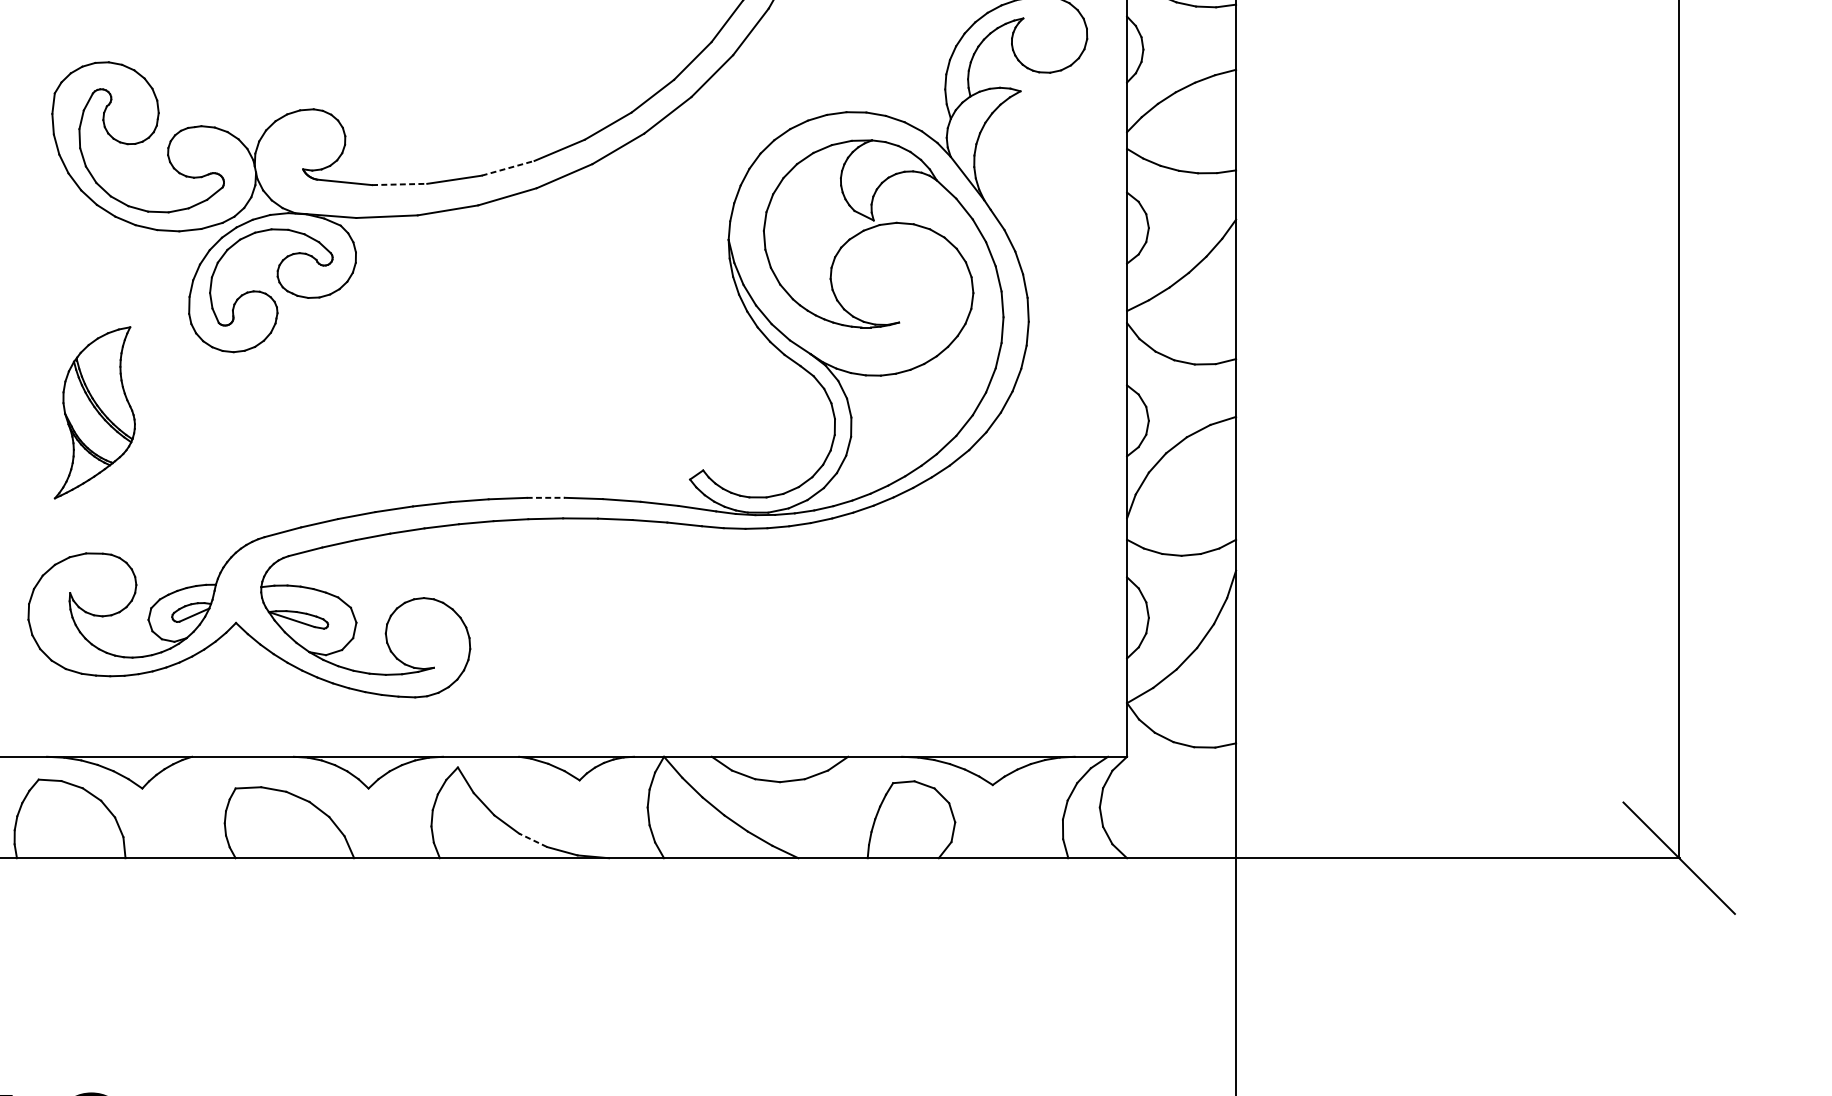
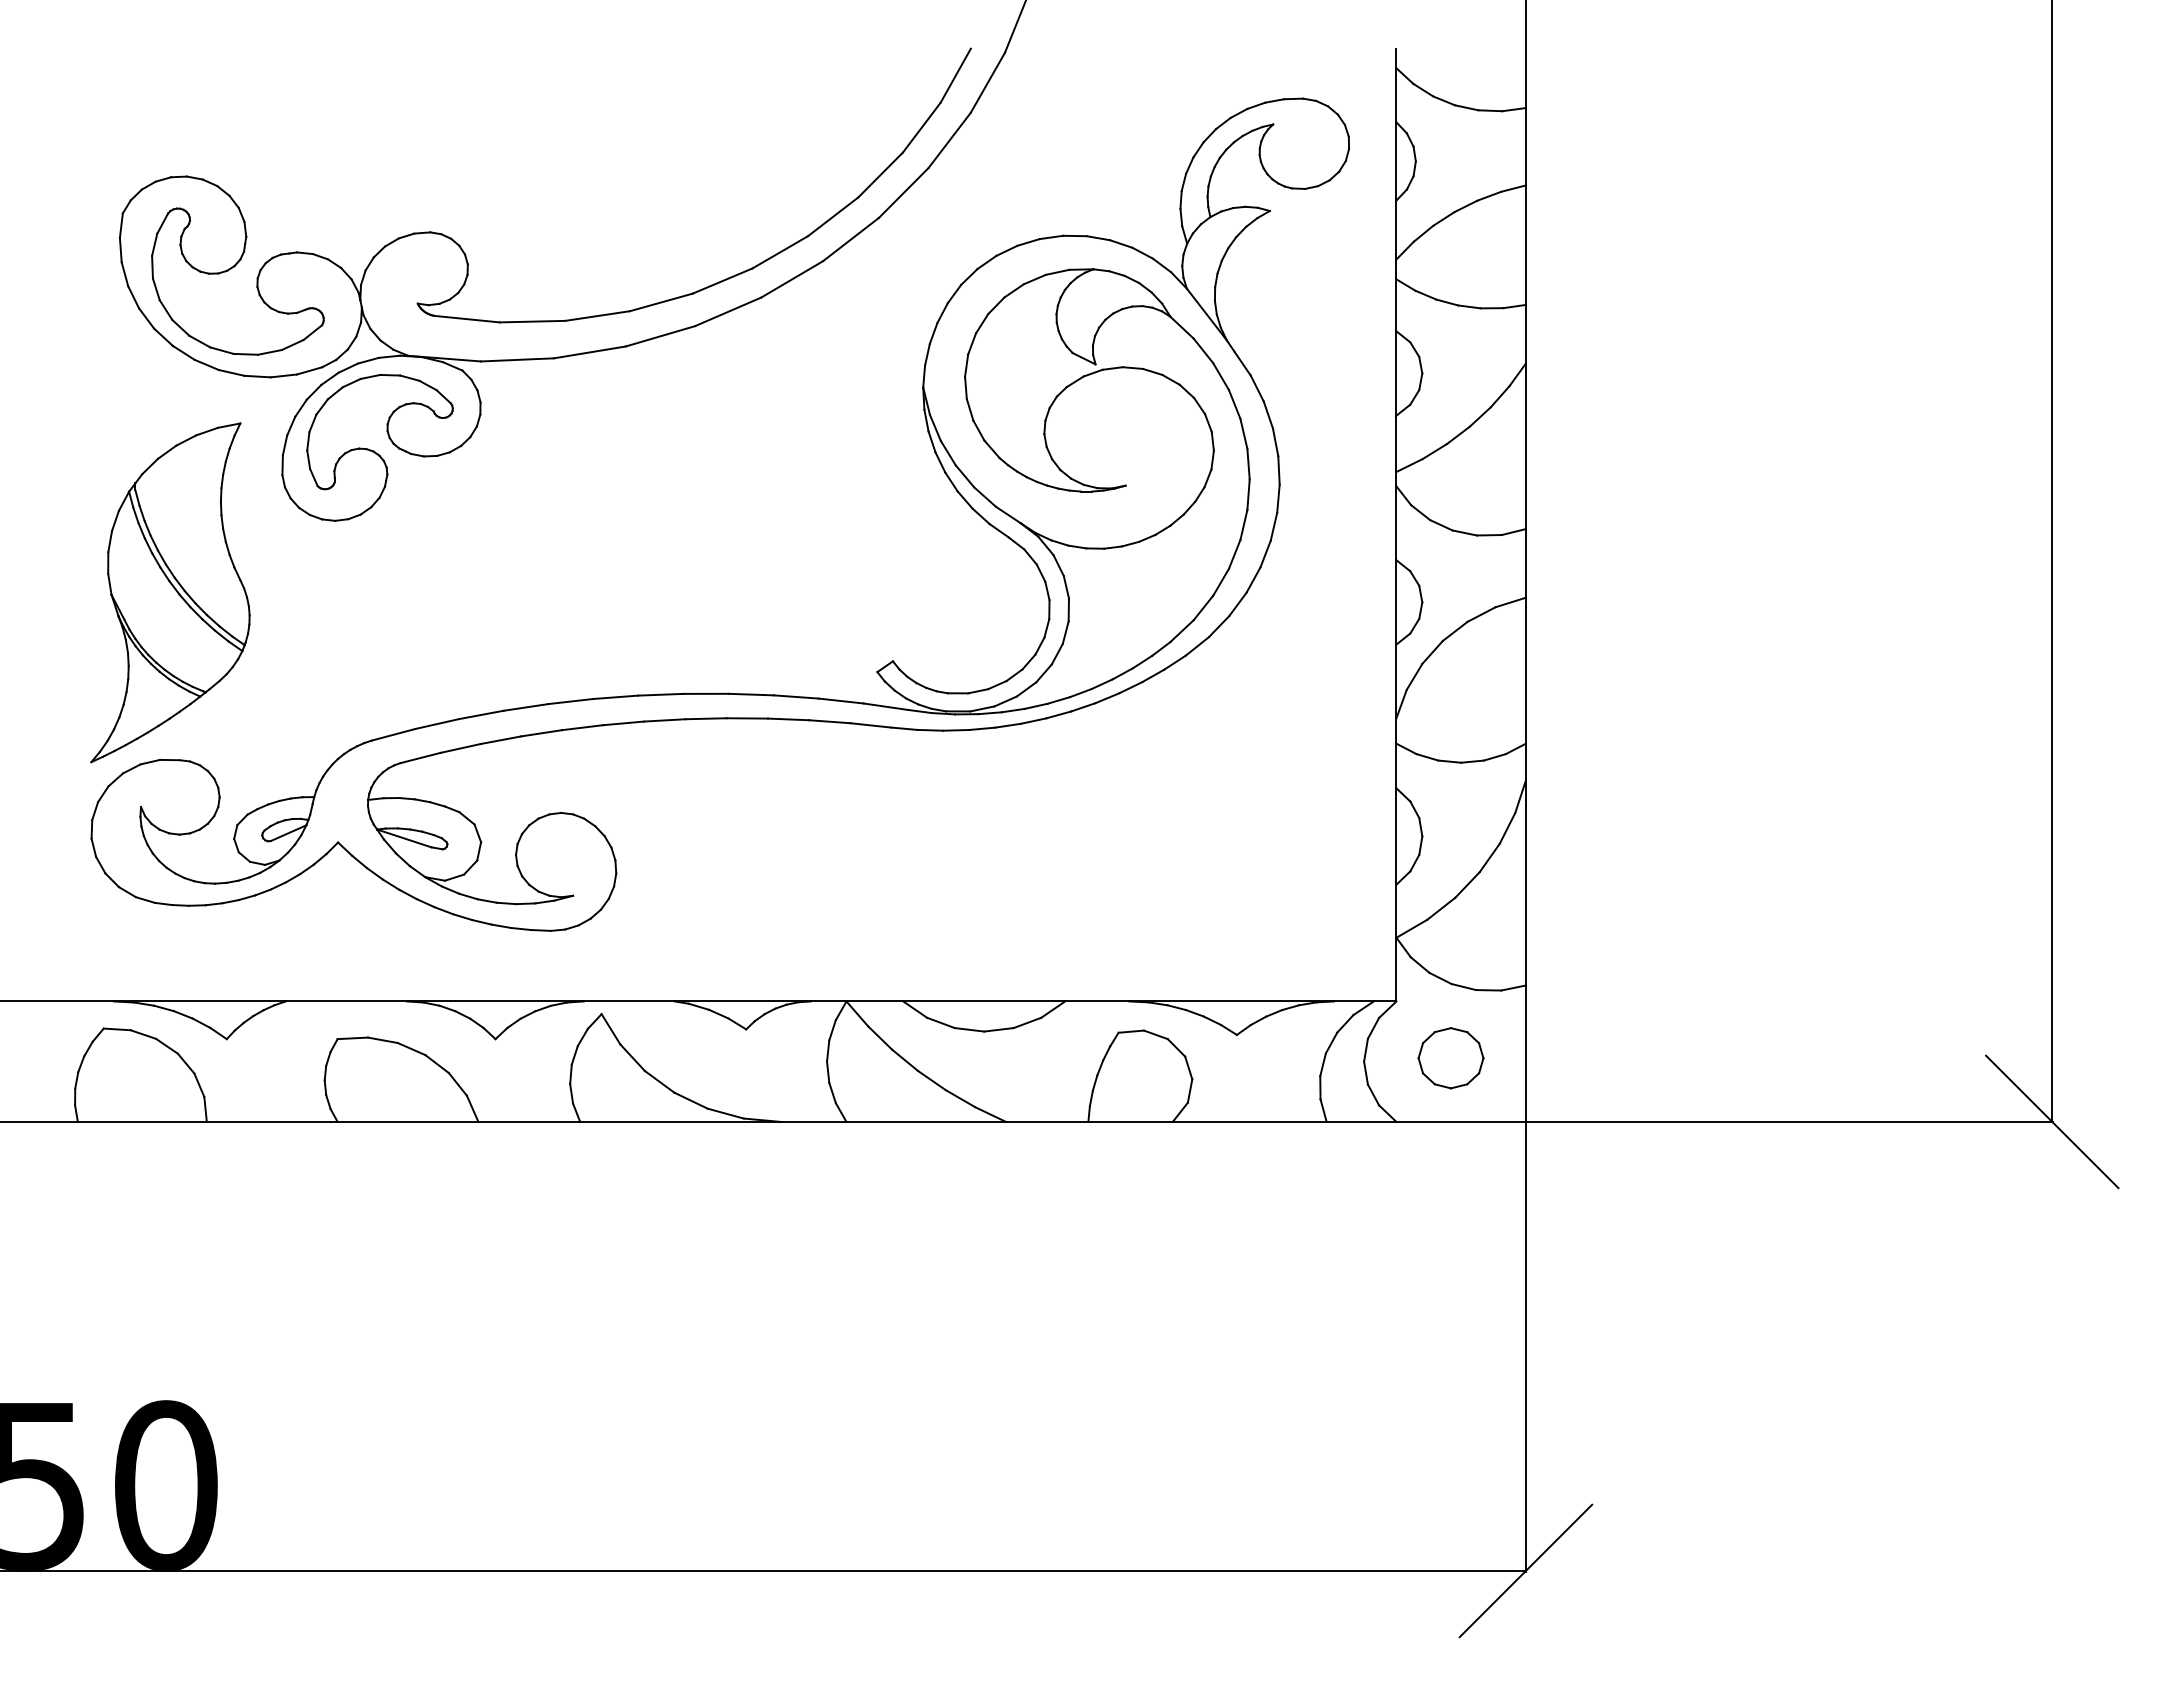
line: (508, 168) -> (661, 302), dashed -> solid
line: (399, 184) -> (532, 321), dashed -> solid
part: (94, 412) -> (170, 592), size x1.67
line: (545, 497) -> (705, 693), dashed -> solid
part: (1172, 804) -> (1450, 1058), added
line: (533, 840) -> (691, 1100), dashed -> solid

